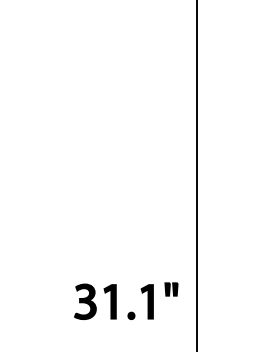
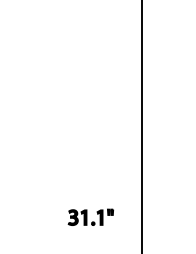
part: (125, 301) -> (90, 217), size x0.6

